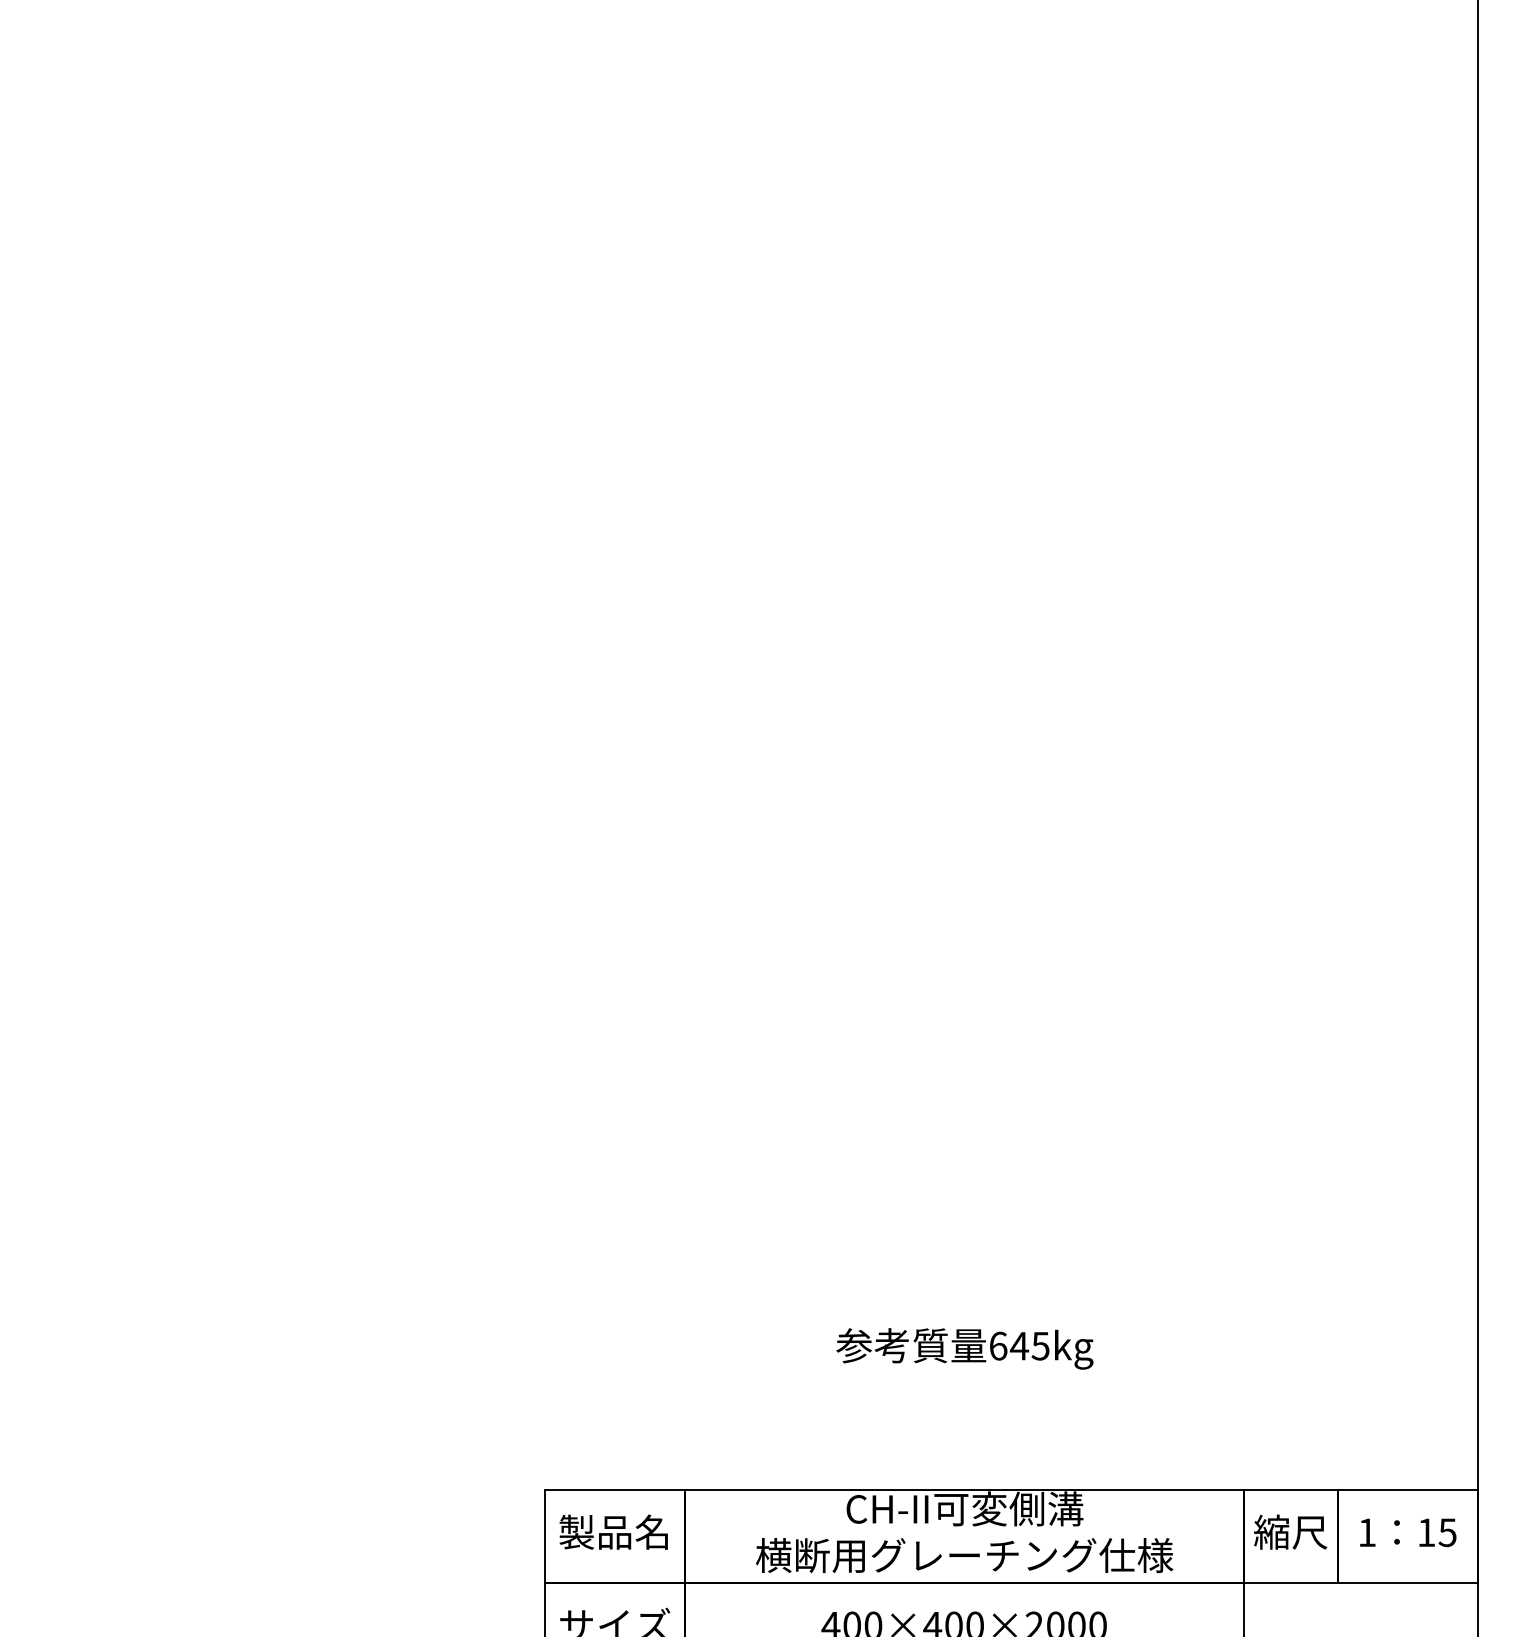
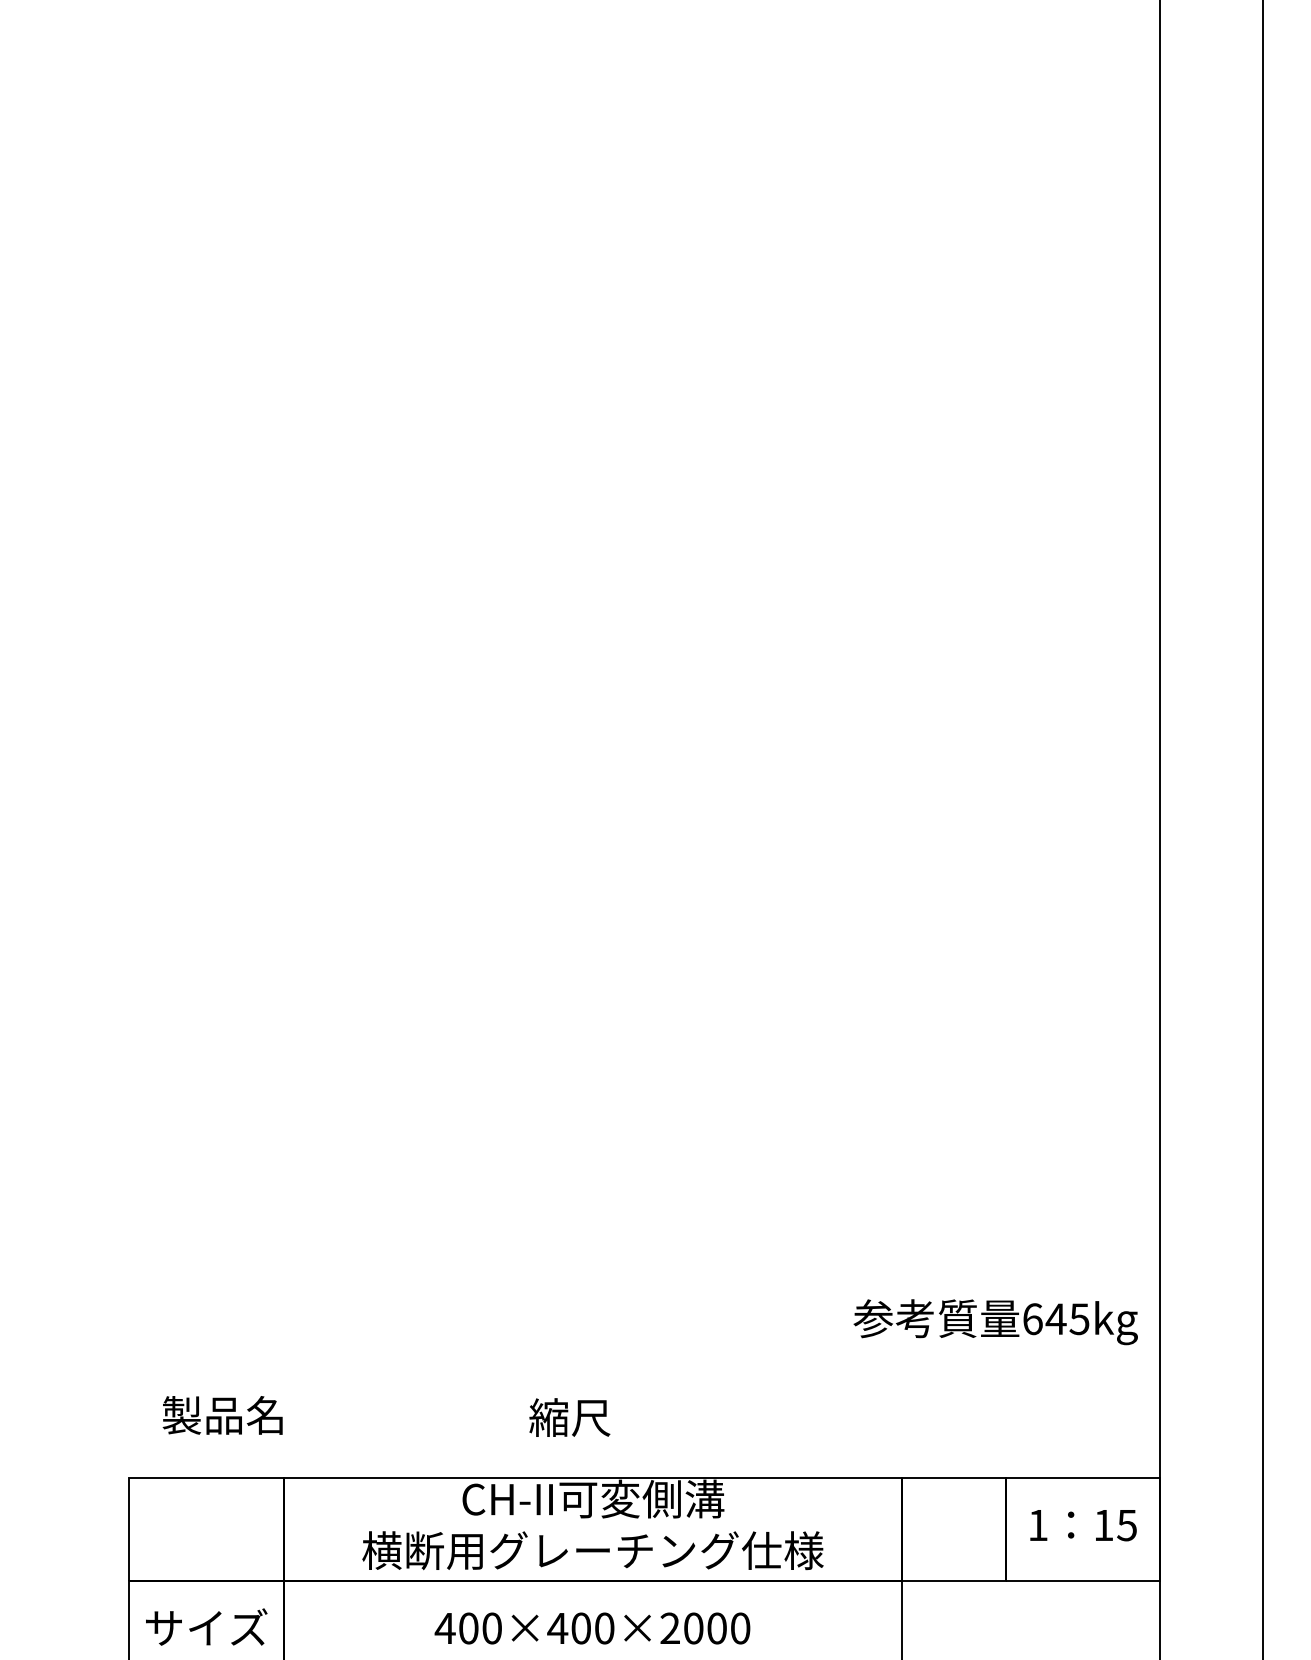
text: (964, 1348) -> (995, 1321), moved
text: (613, 1531) -> (222, 1414), moved
text: (1290, 1531) -> (569, 1416), moved

